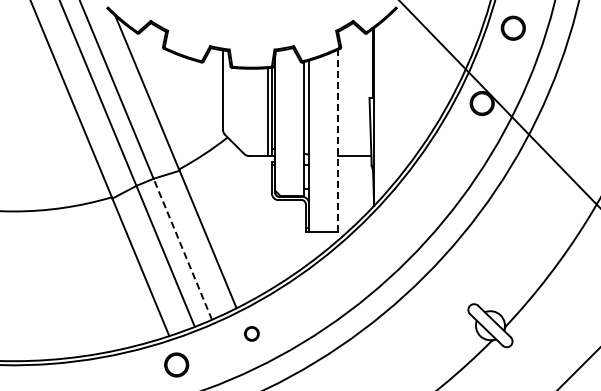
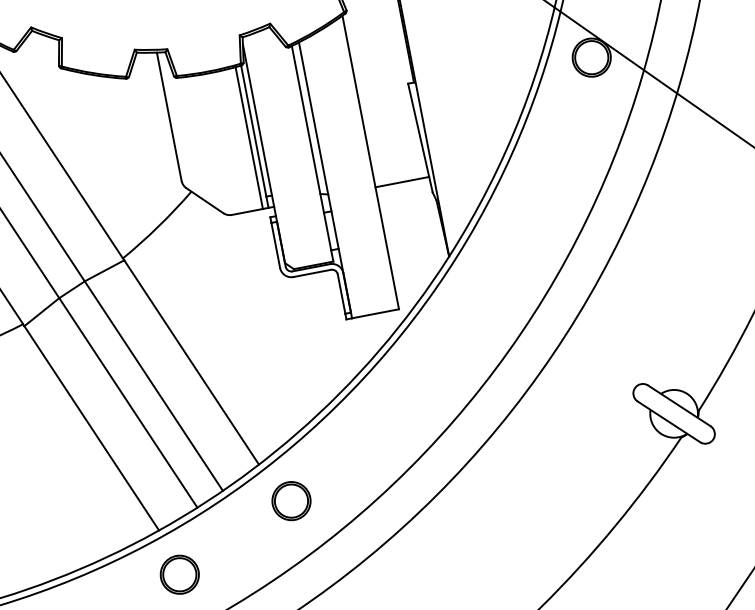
line: (338, 140) -> (371, 162), dashed -> solid
line: (182, 248) -> (153, 384), dashed -> solid
circle: (251, 333) -> (290, 500), size x1.67

